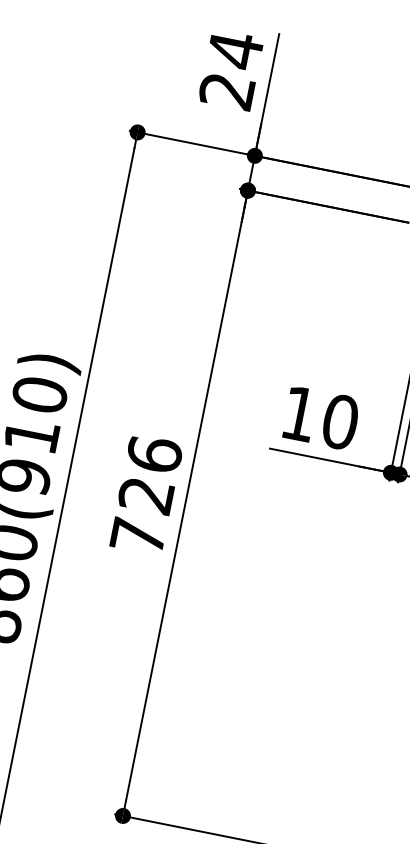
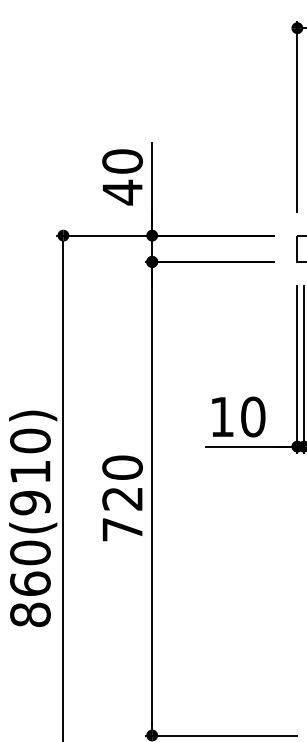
text: (231, 69) -> (122, 176), 24 -> 40
text: (154, 454) -> (122, 467), 726 -> 720

